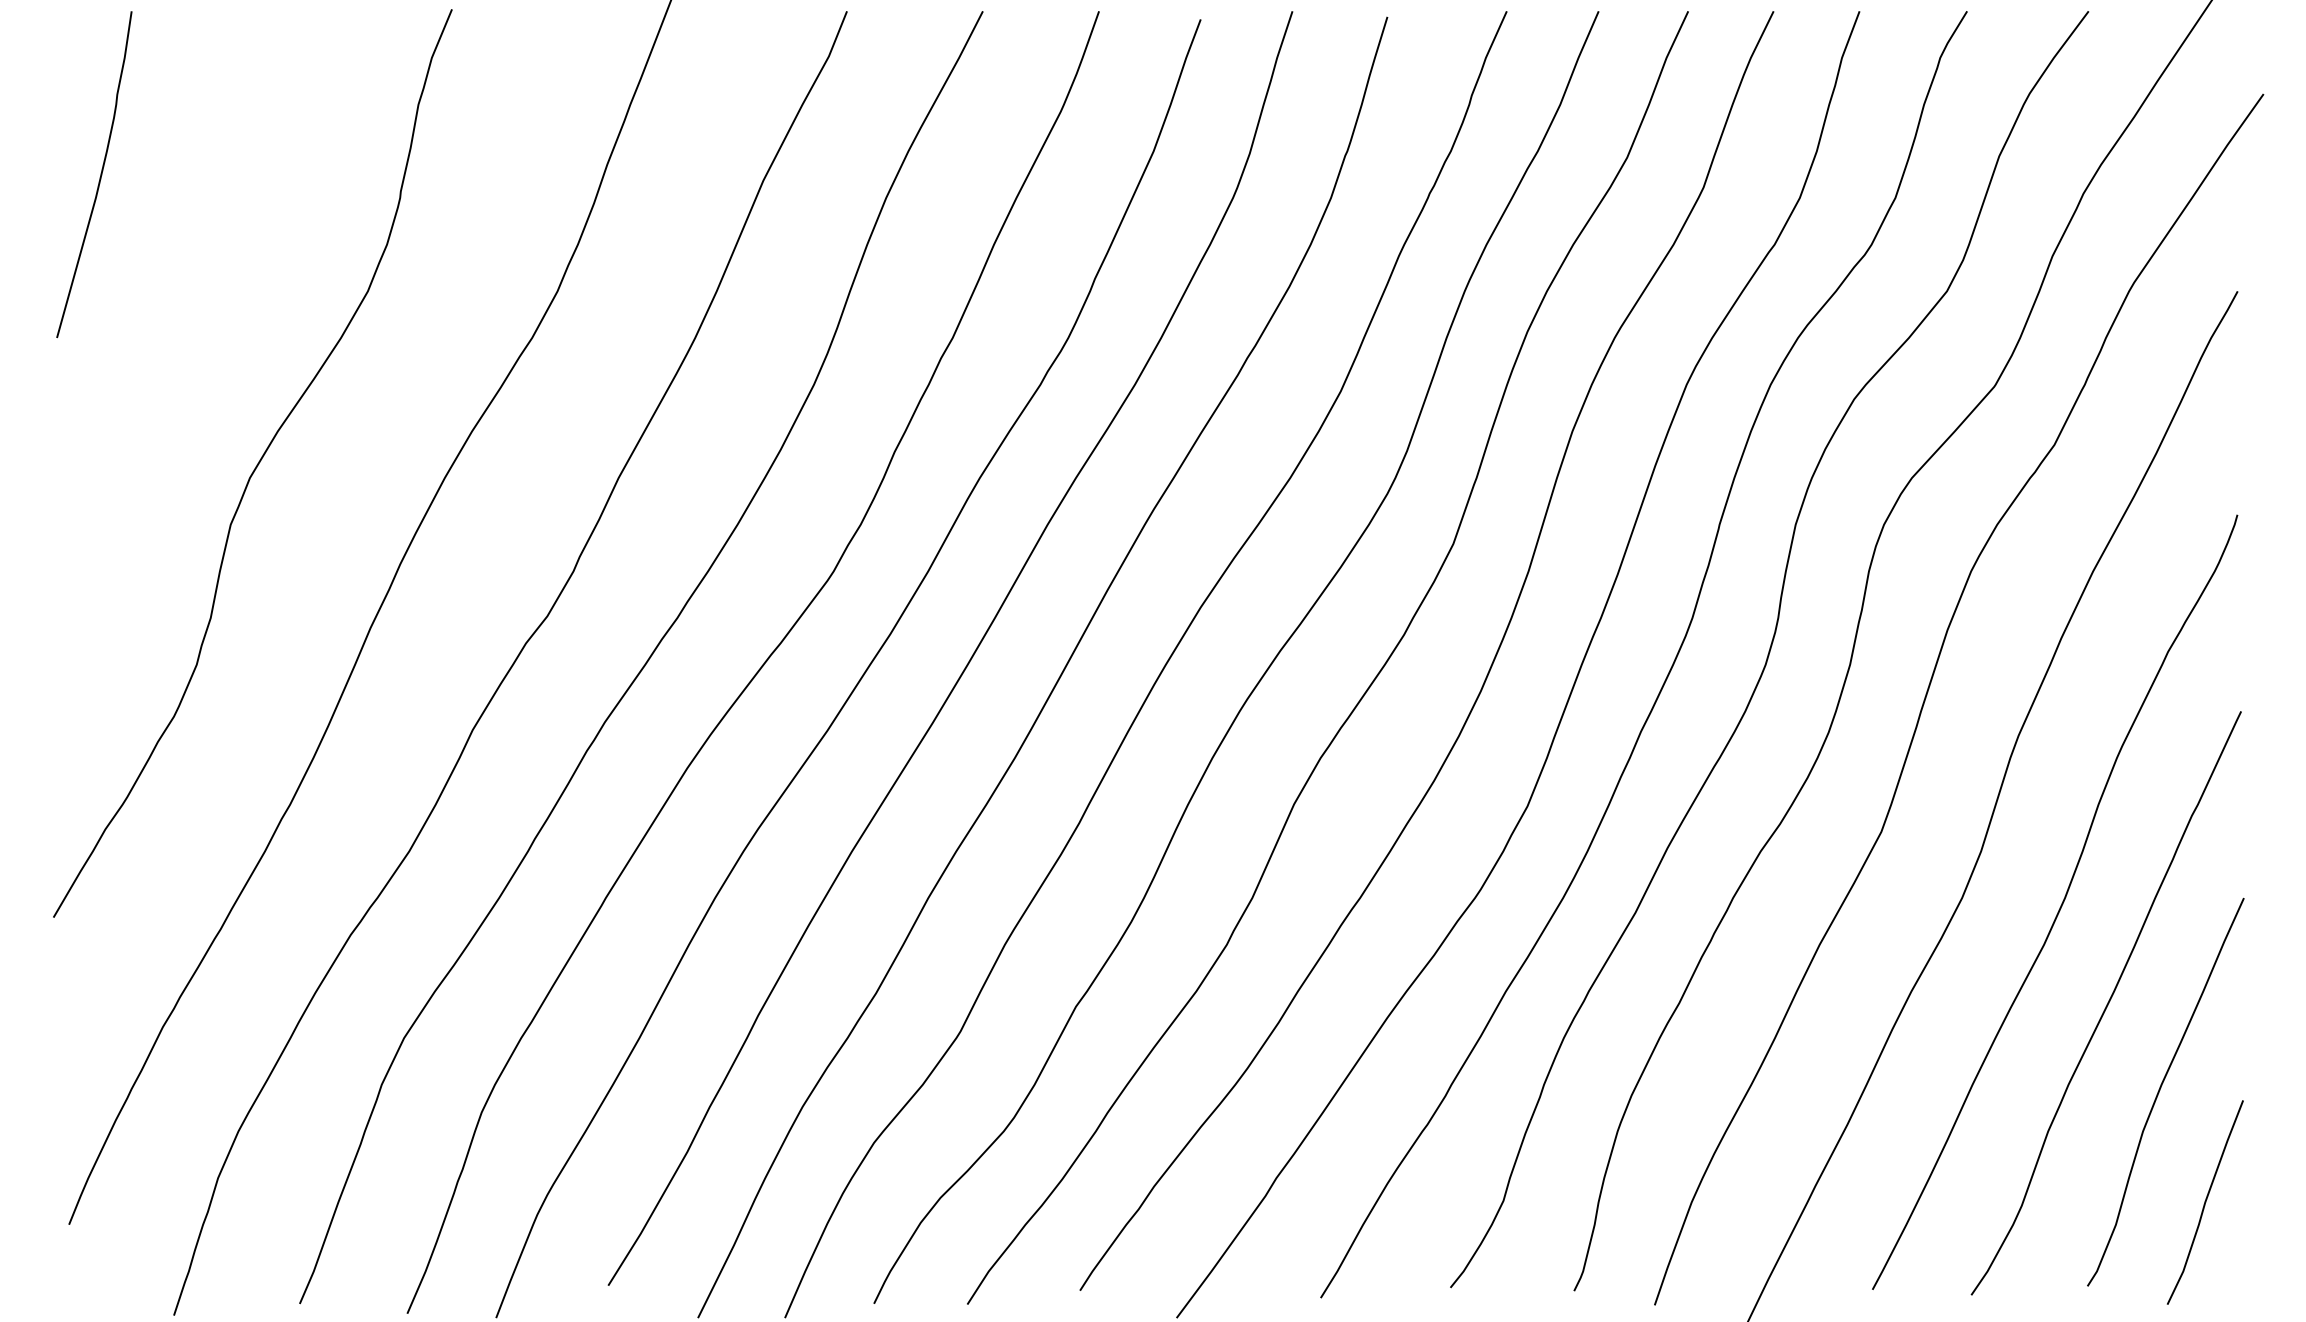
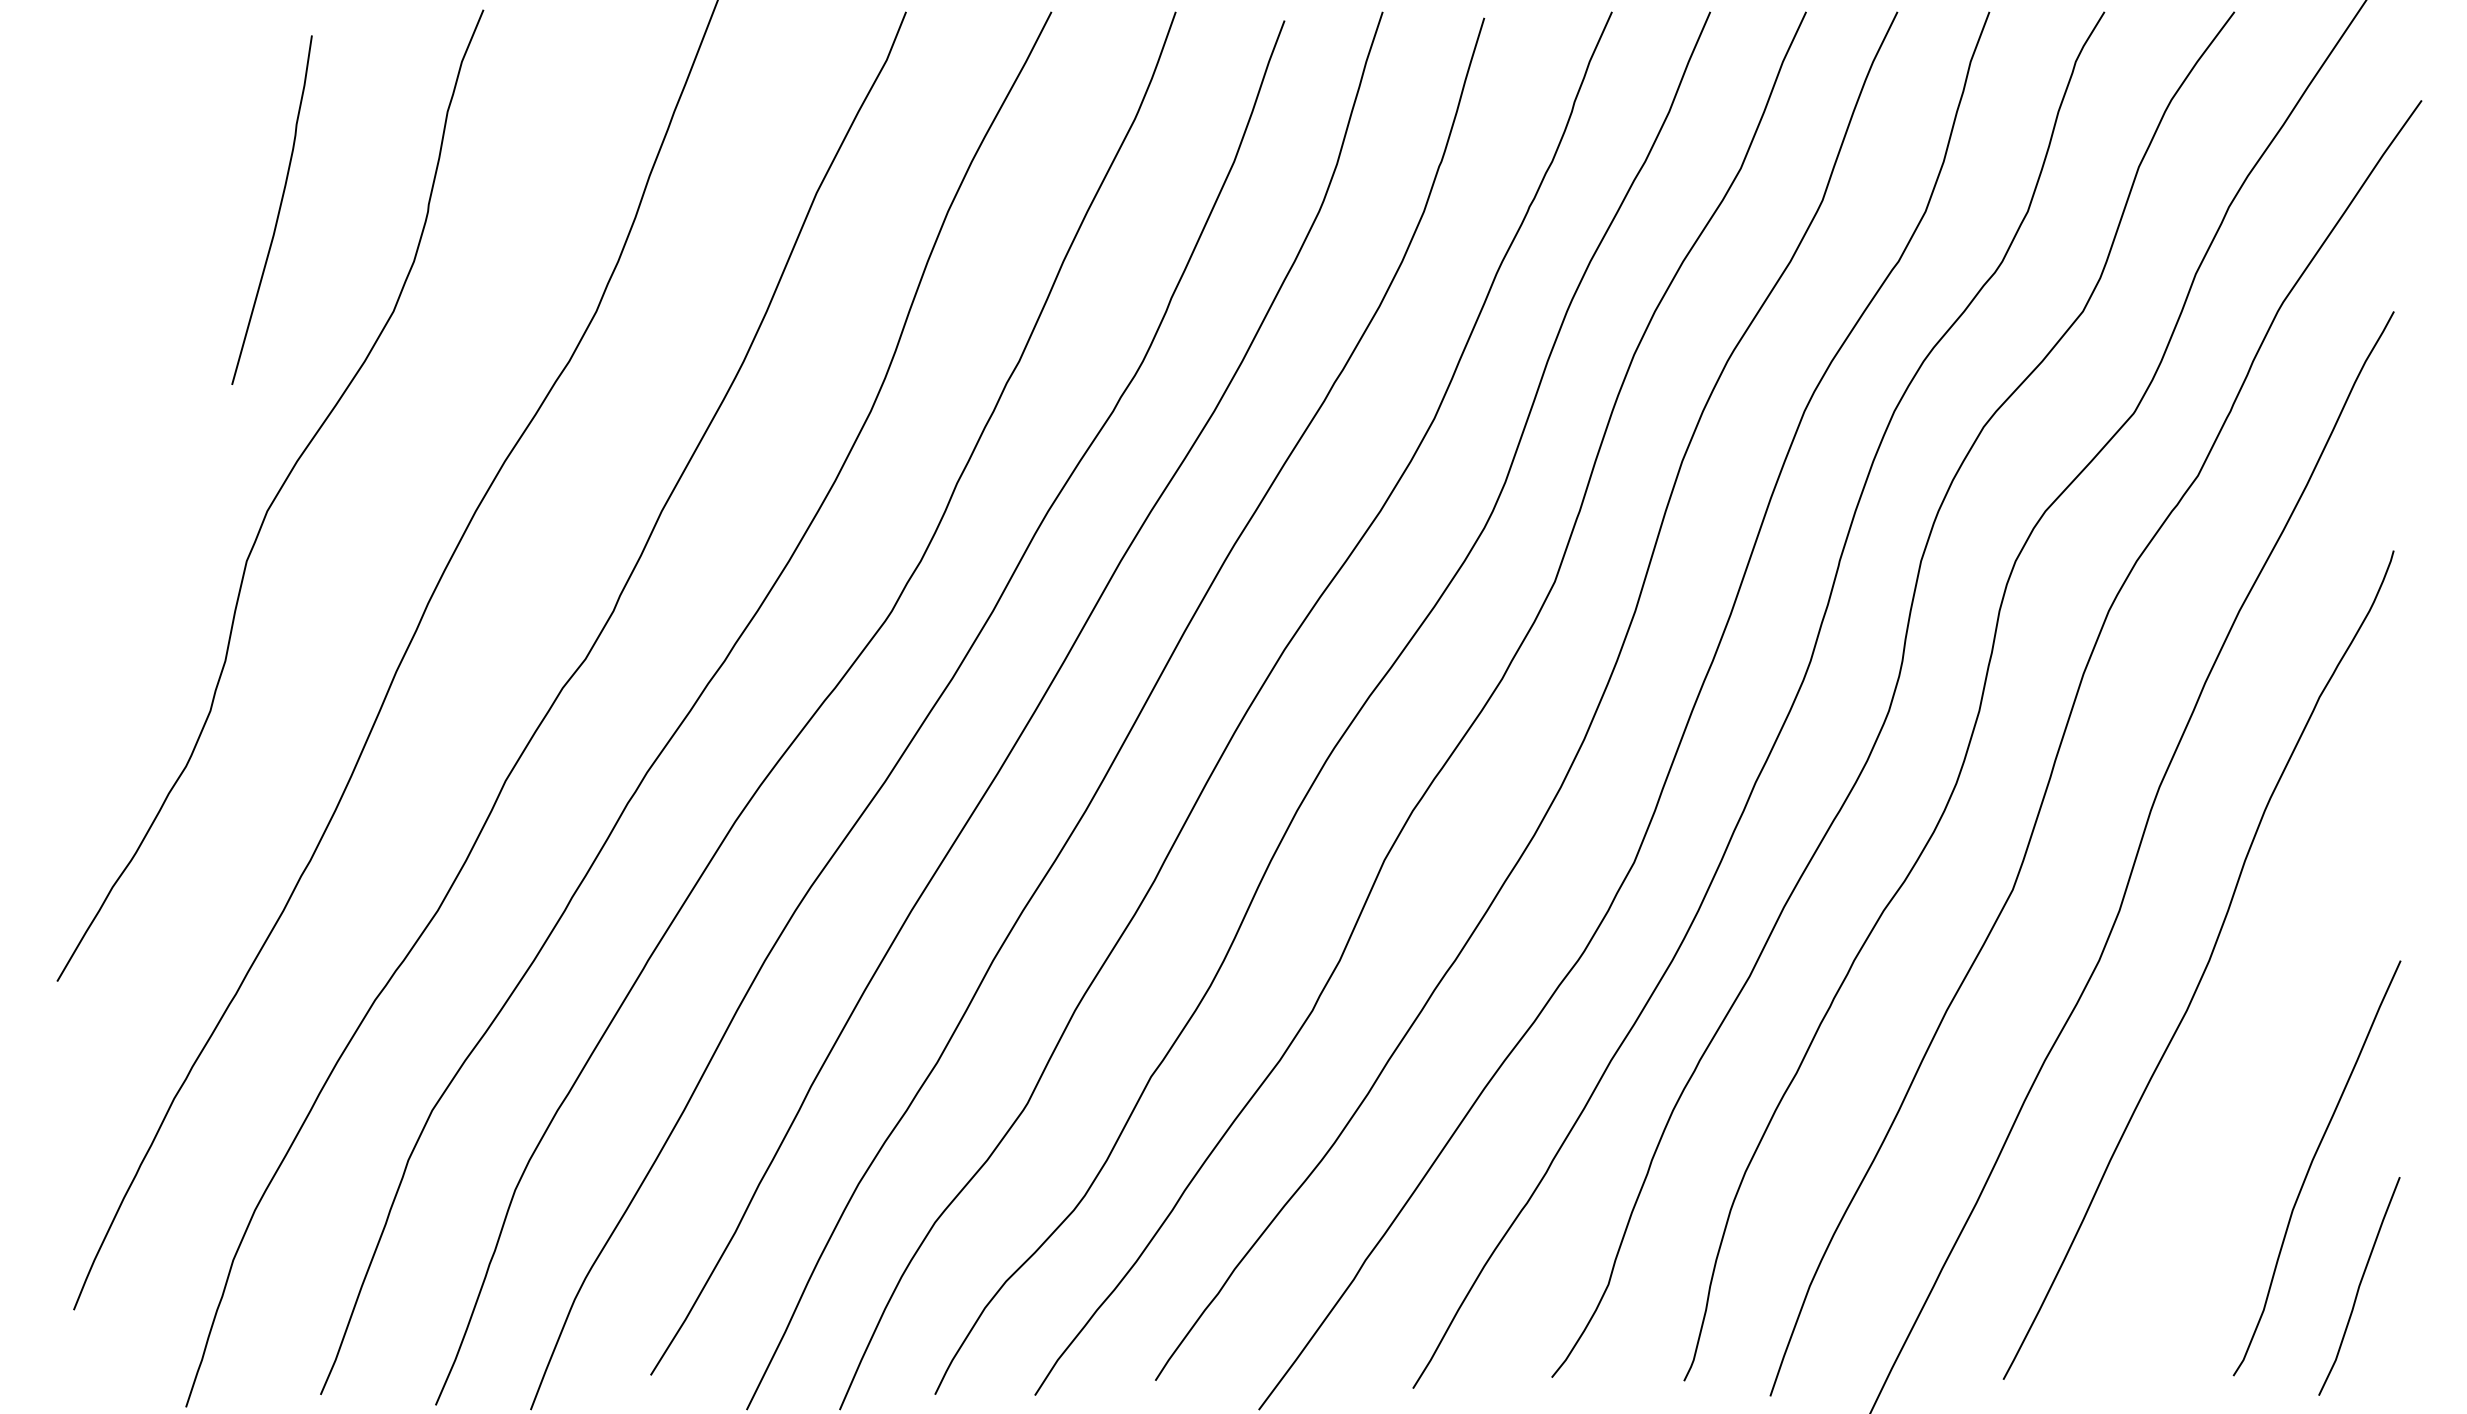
curve: (99, 177) -> (277, 213), moved
curve: (2106, 1004) -> (2253, 1074), removed

